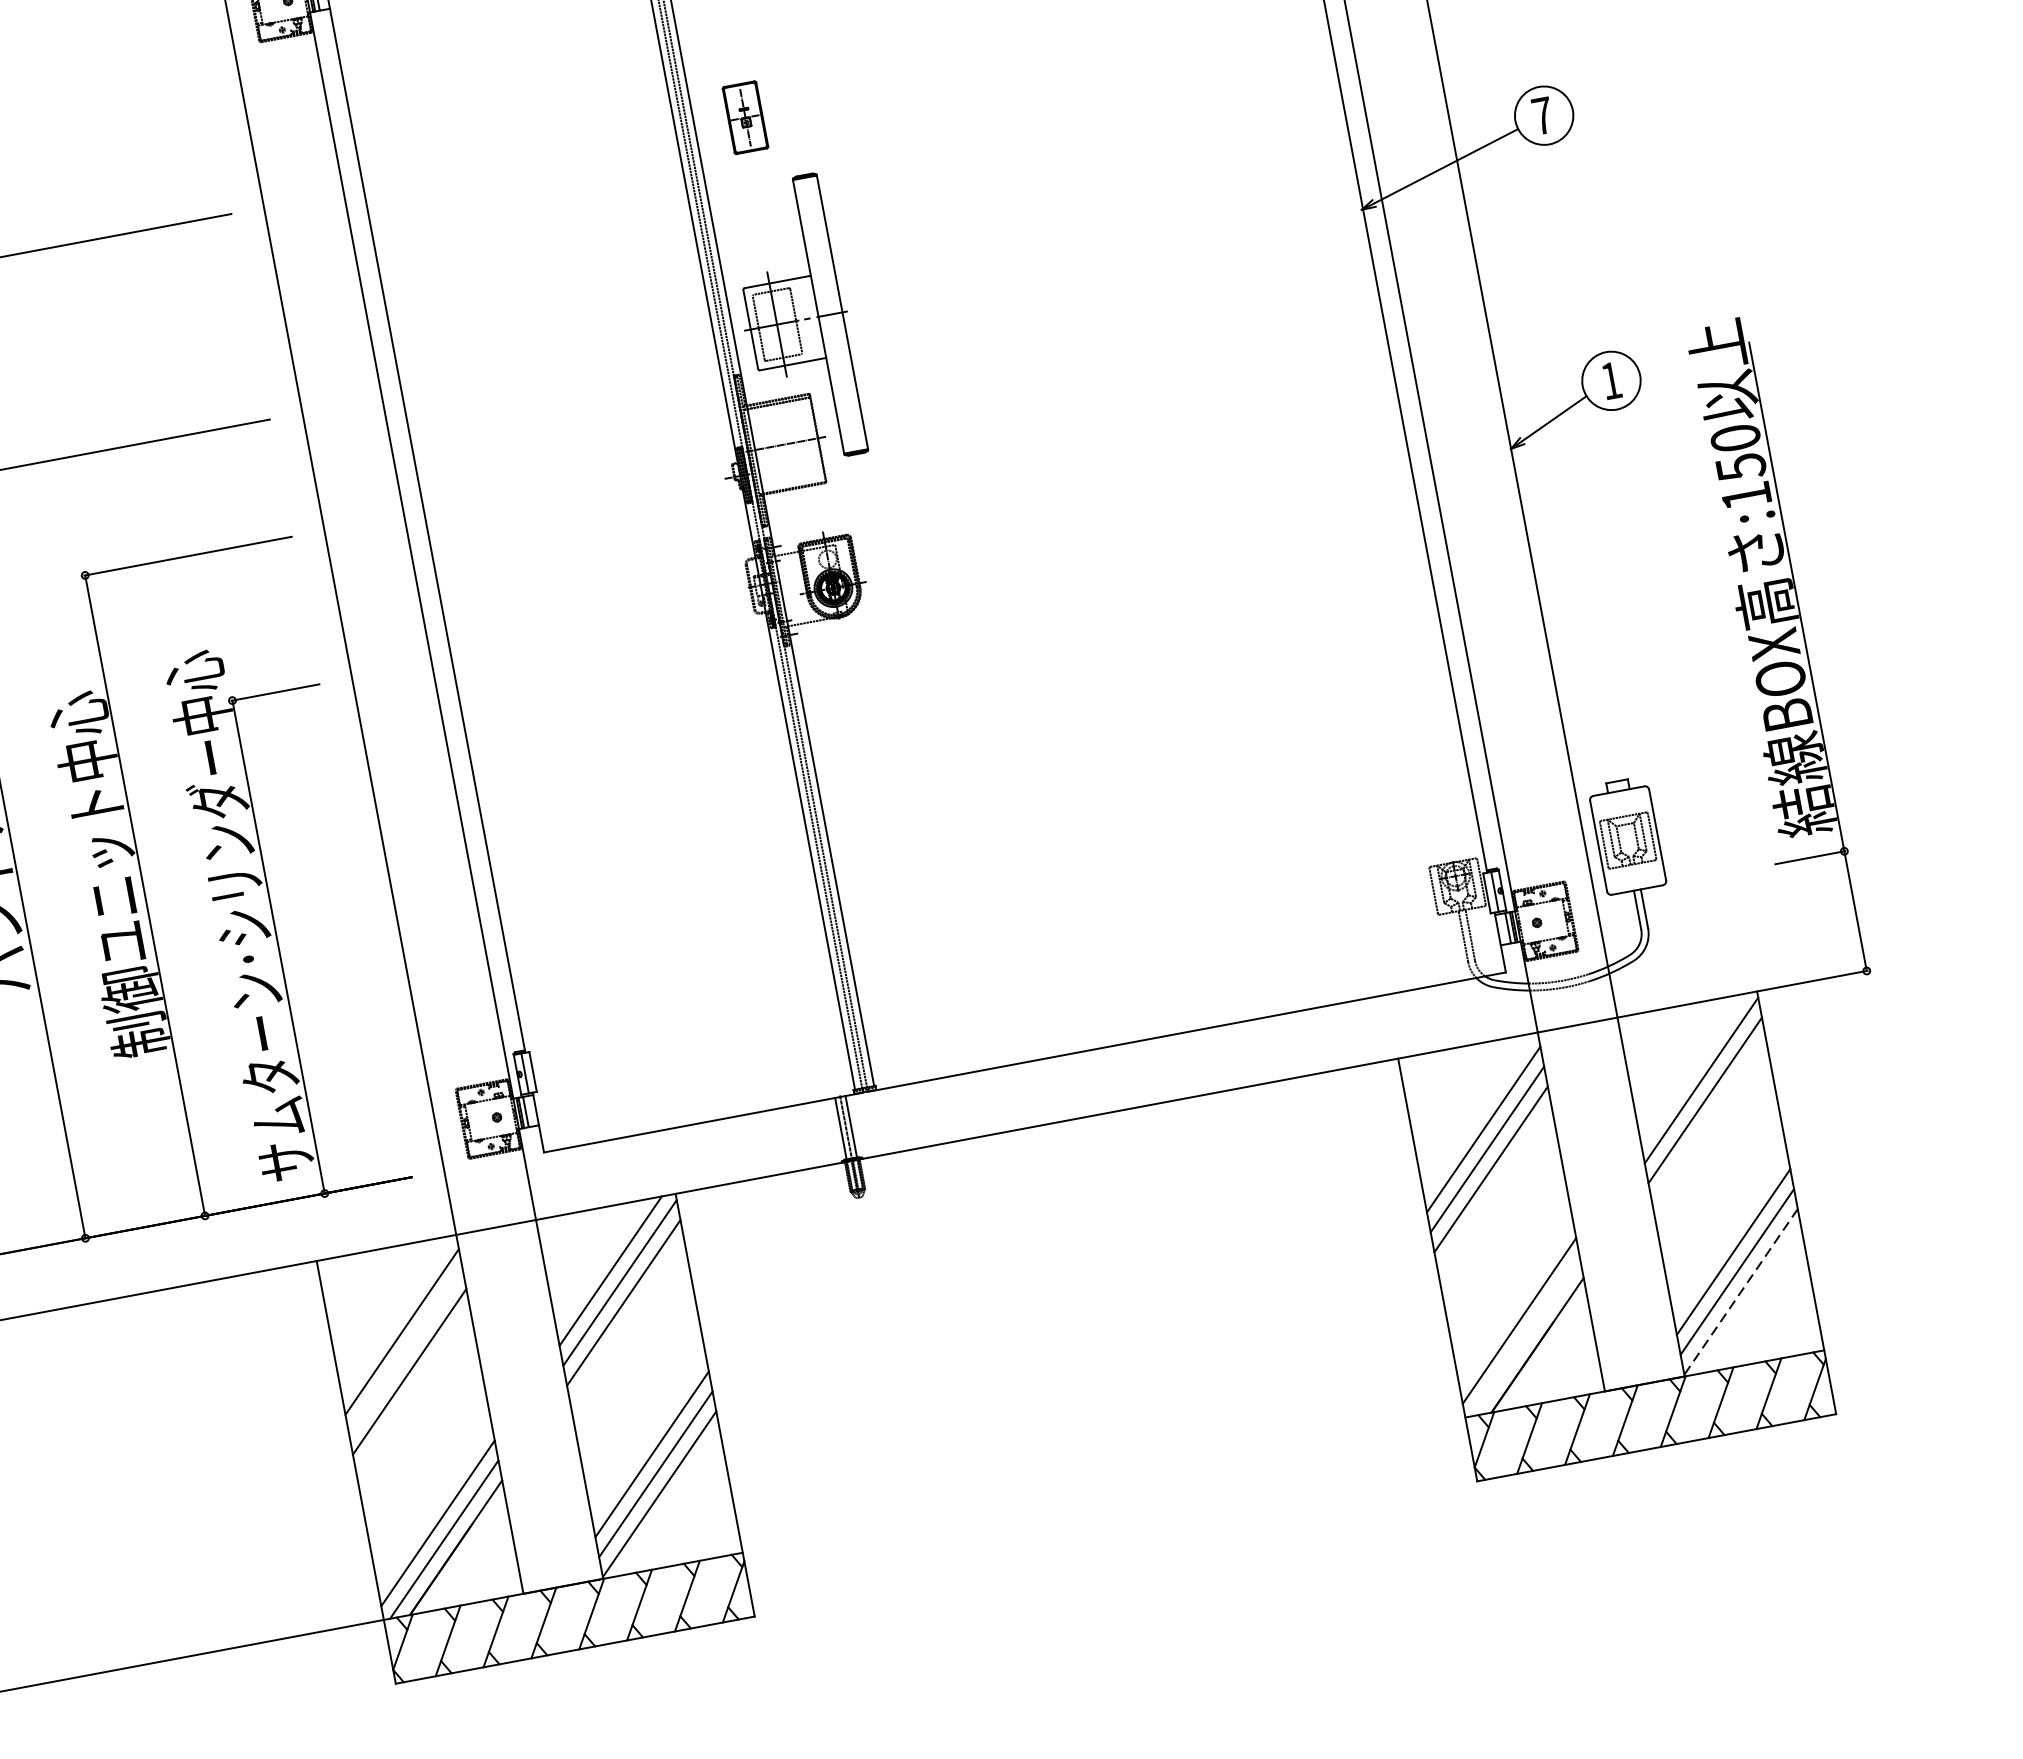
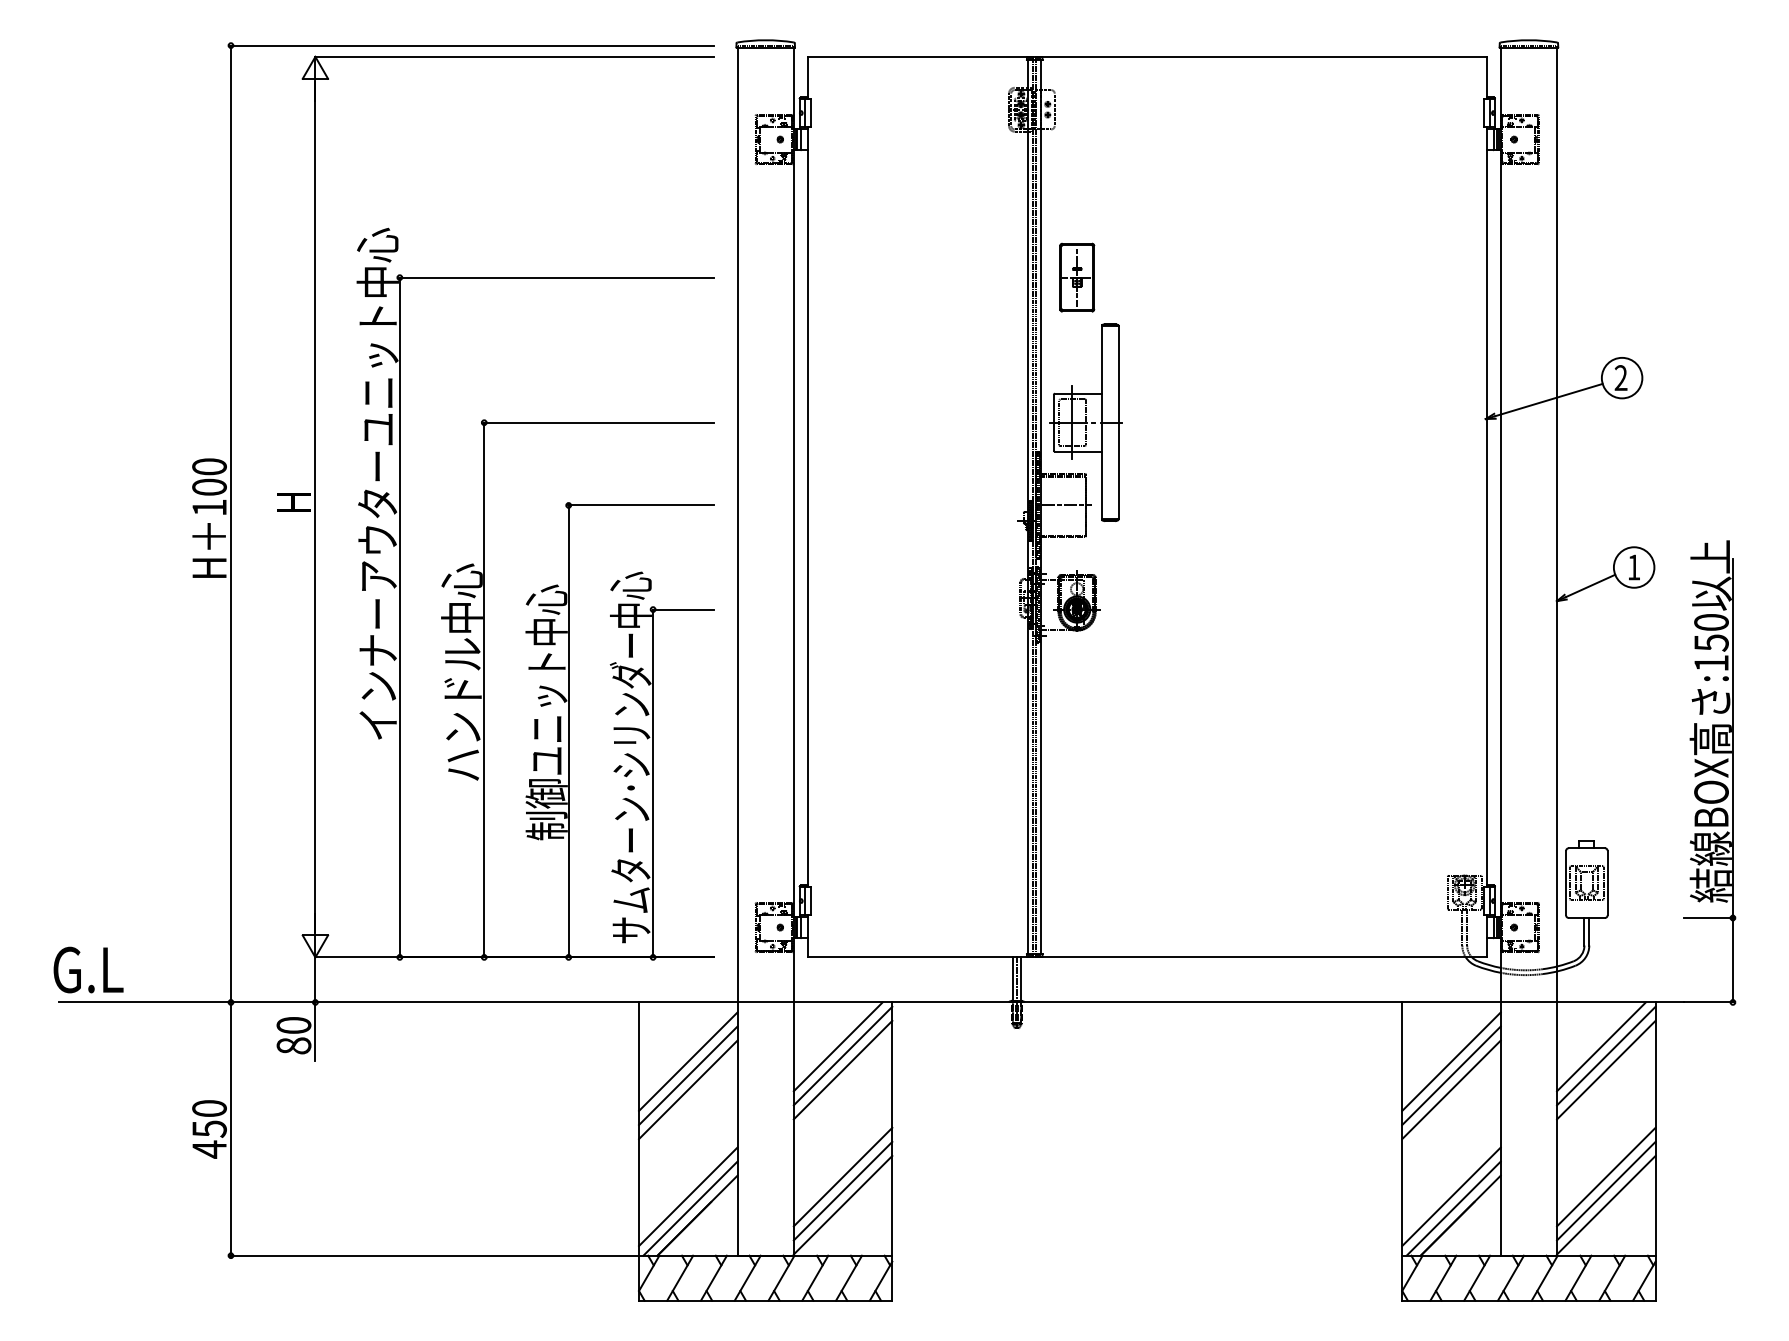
text: (1541, 115) -> (1620, 377), 7 -> 2
part: (745, 117) -> (1077, 277), size x1.43
line: (1692, 1068) -> (1601, 1046), added
line: (1741, 1292) -> (1606, 1205), dashed -> solid
line: (1525, 1337) -> (1453, 1208), added
line: (406, 1351) -> (688, 1075), added

